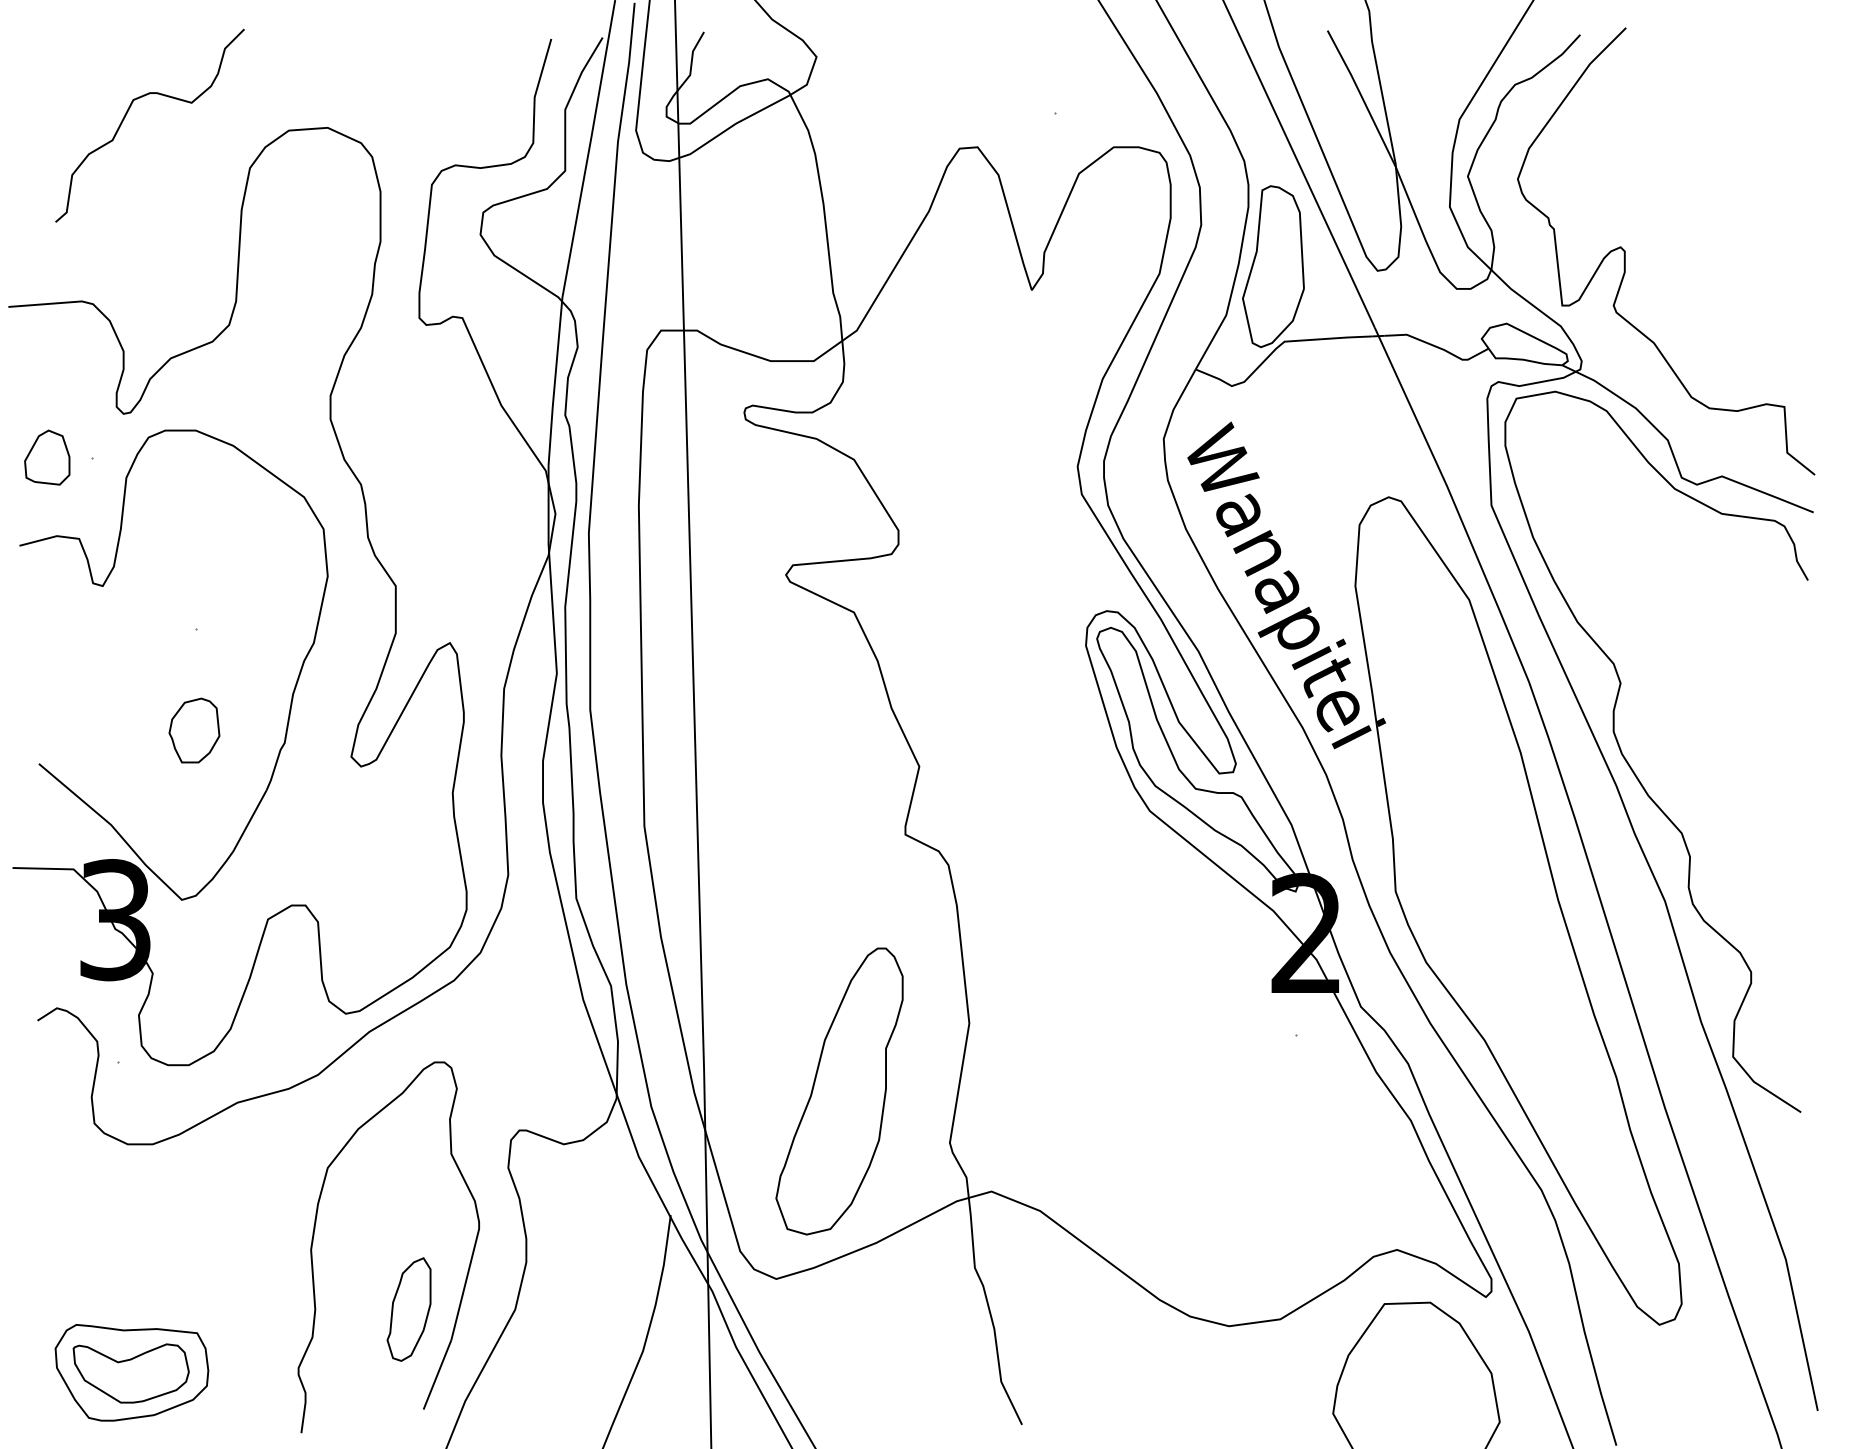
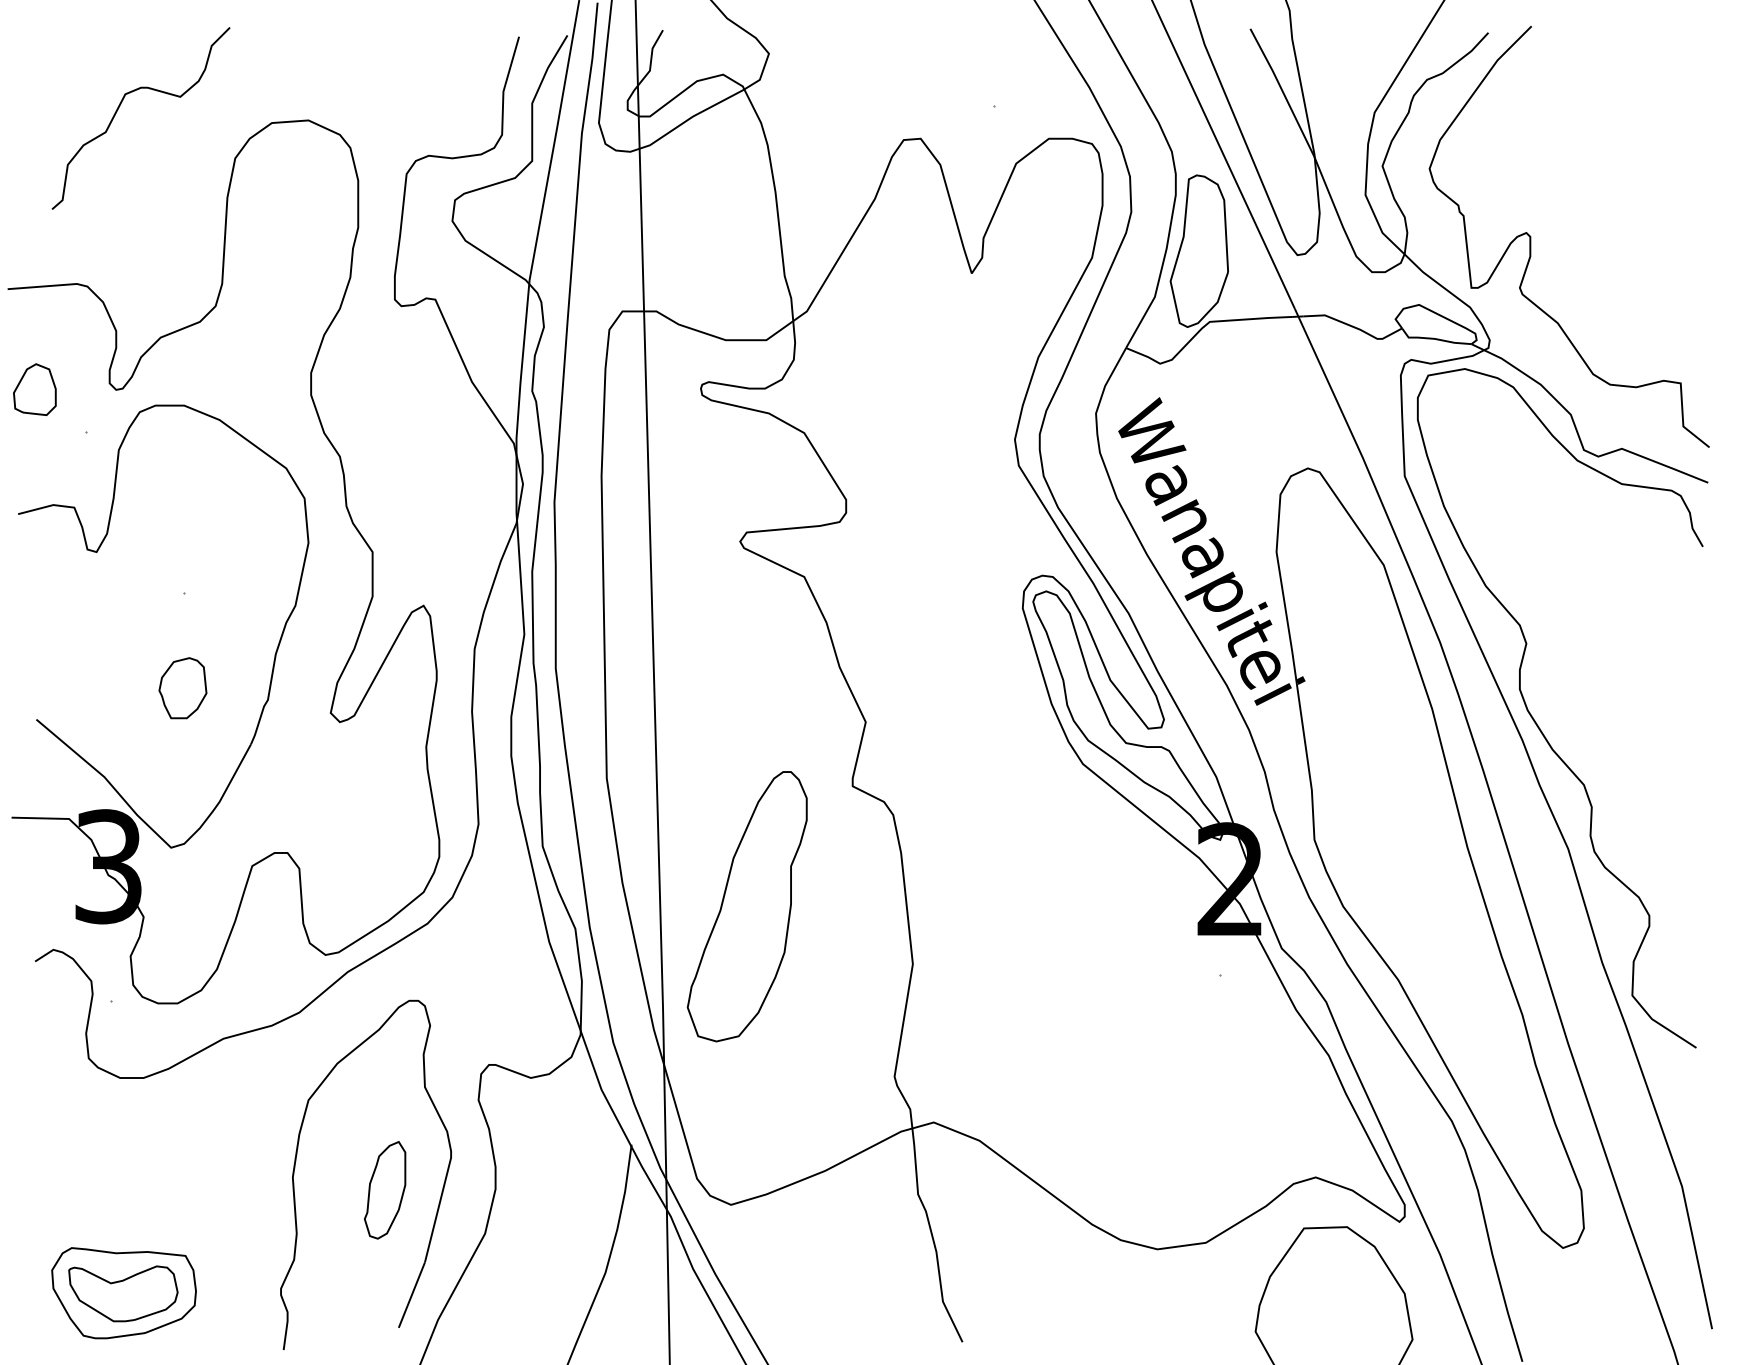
part: (47, 457) -> (35, 389), moved
part: (839, 1091) -> (747, 906), moved
part: (408, 1309) -> (384, 1190), moved

